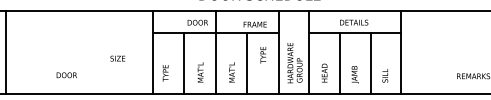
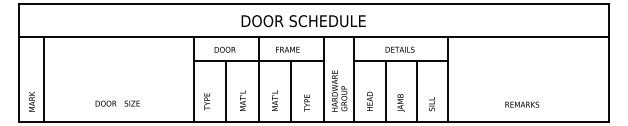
text: (197, 22) -> (224, 49), moved
text: (254, 24) -> (287, 49), moved
text: (262, 54) -> (306, 102), moved
text: (117, 58) -> (131, 103), moved

